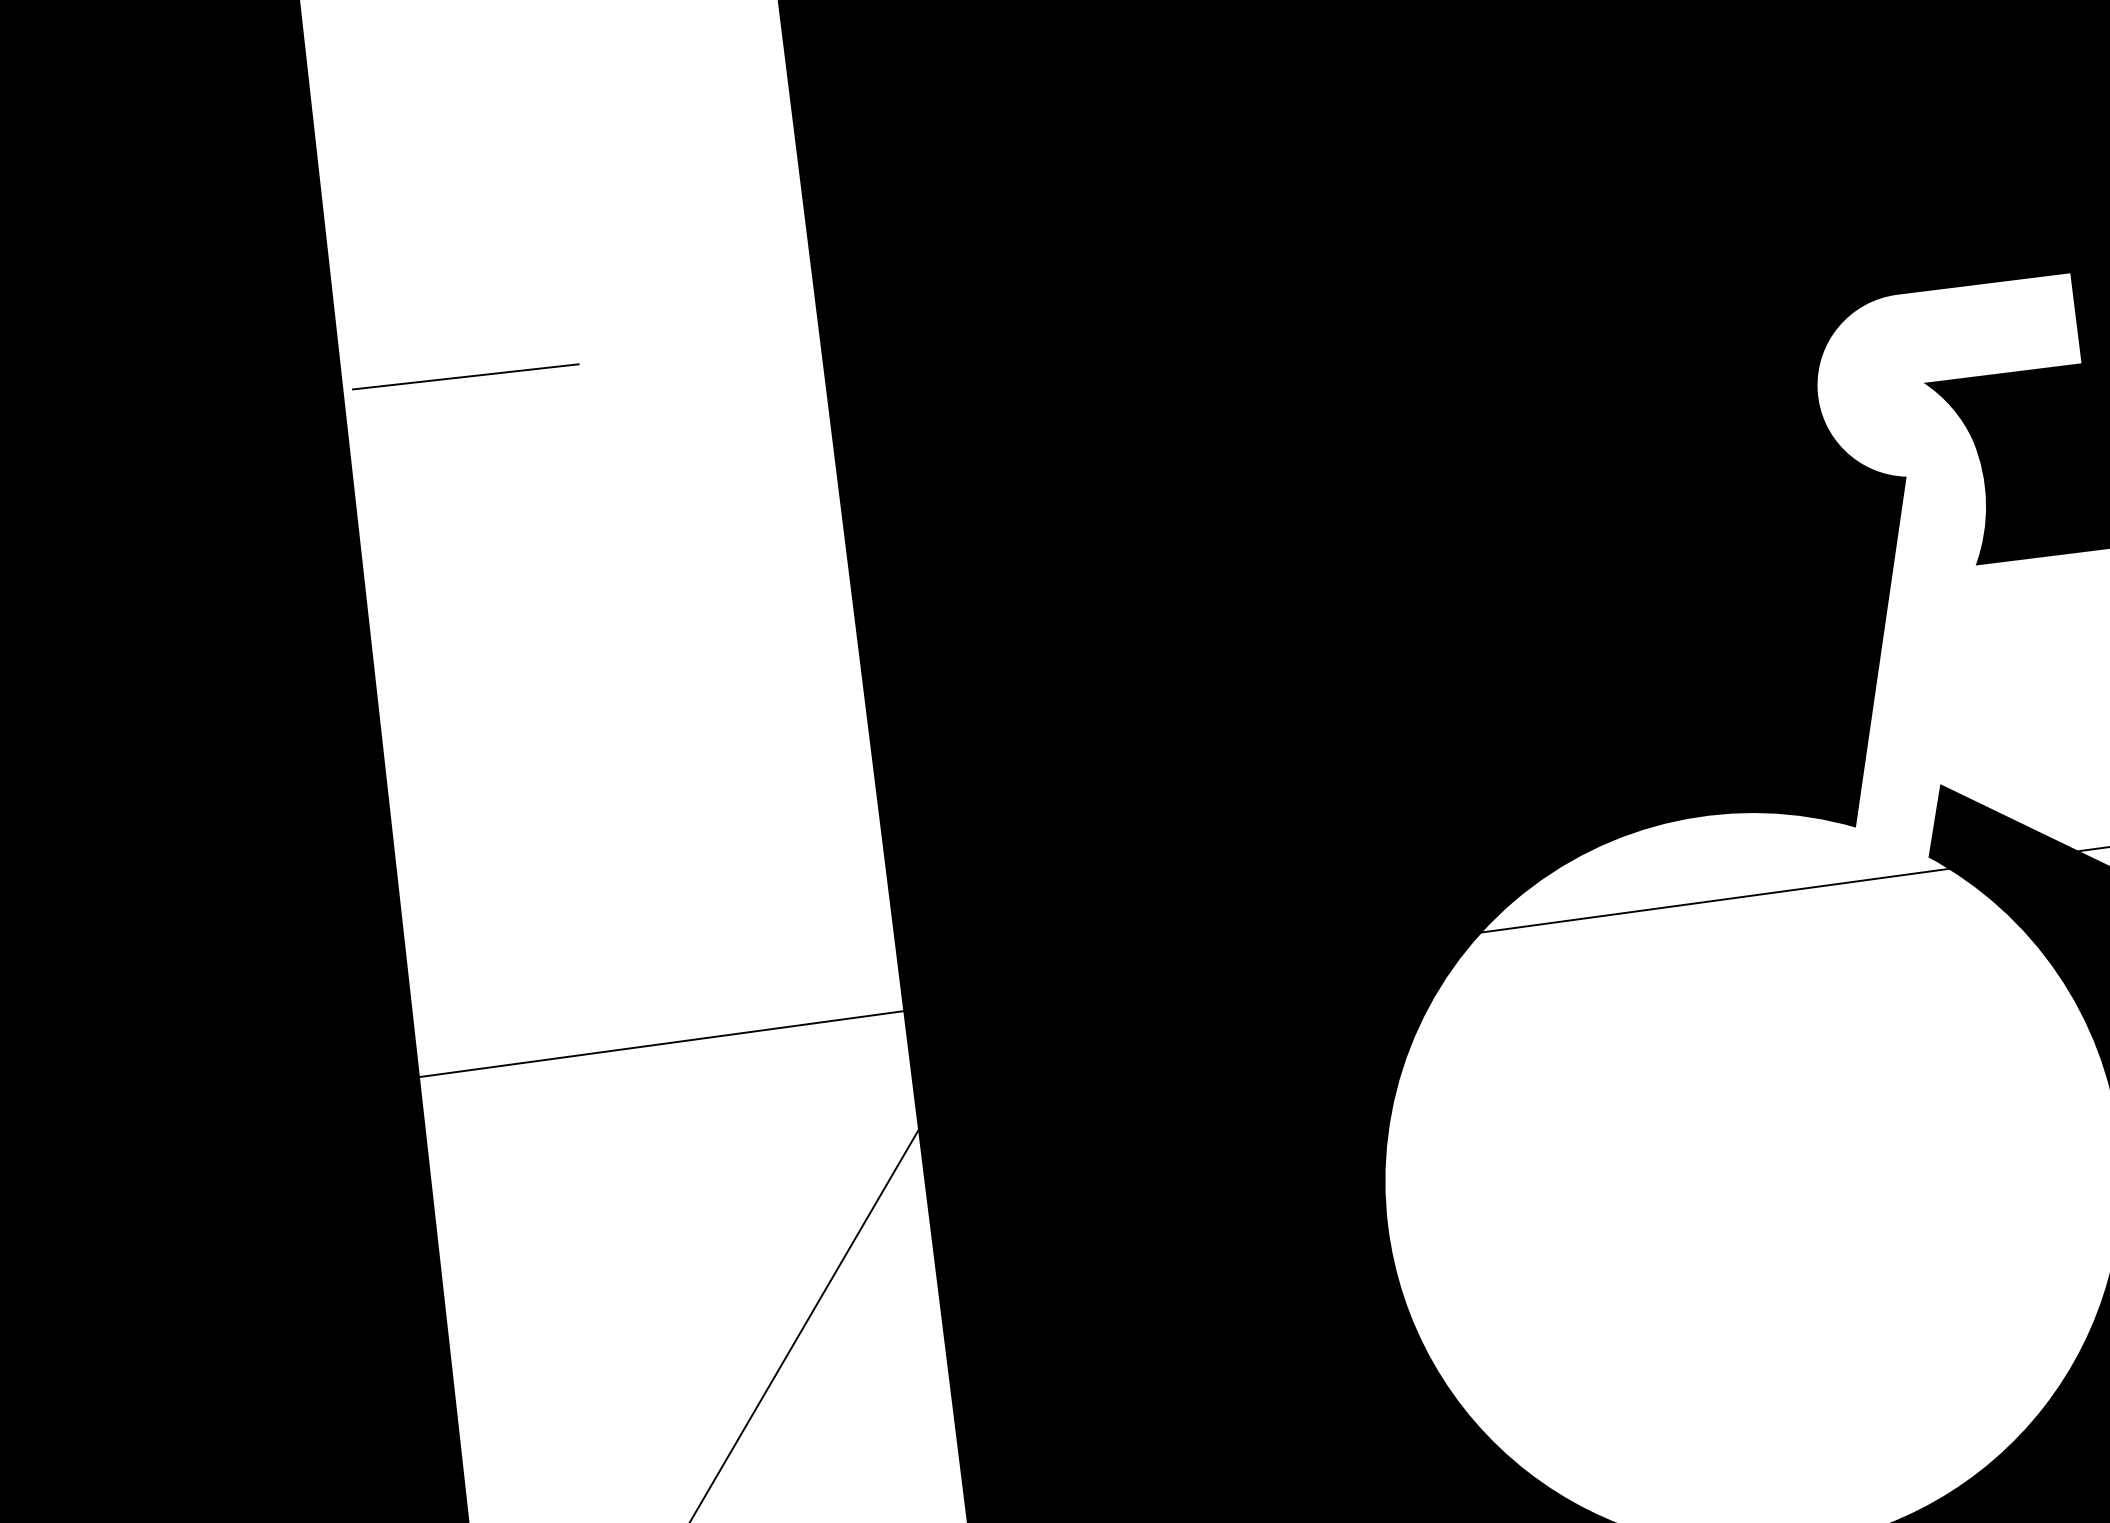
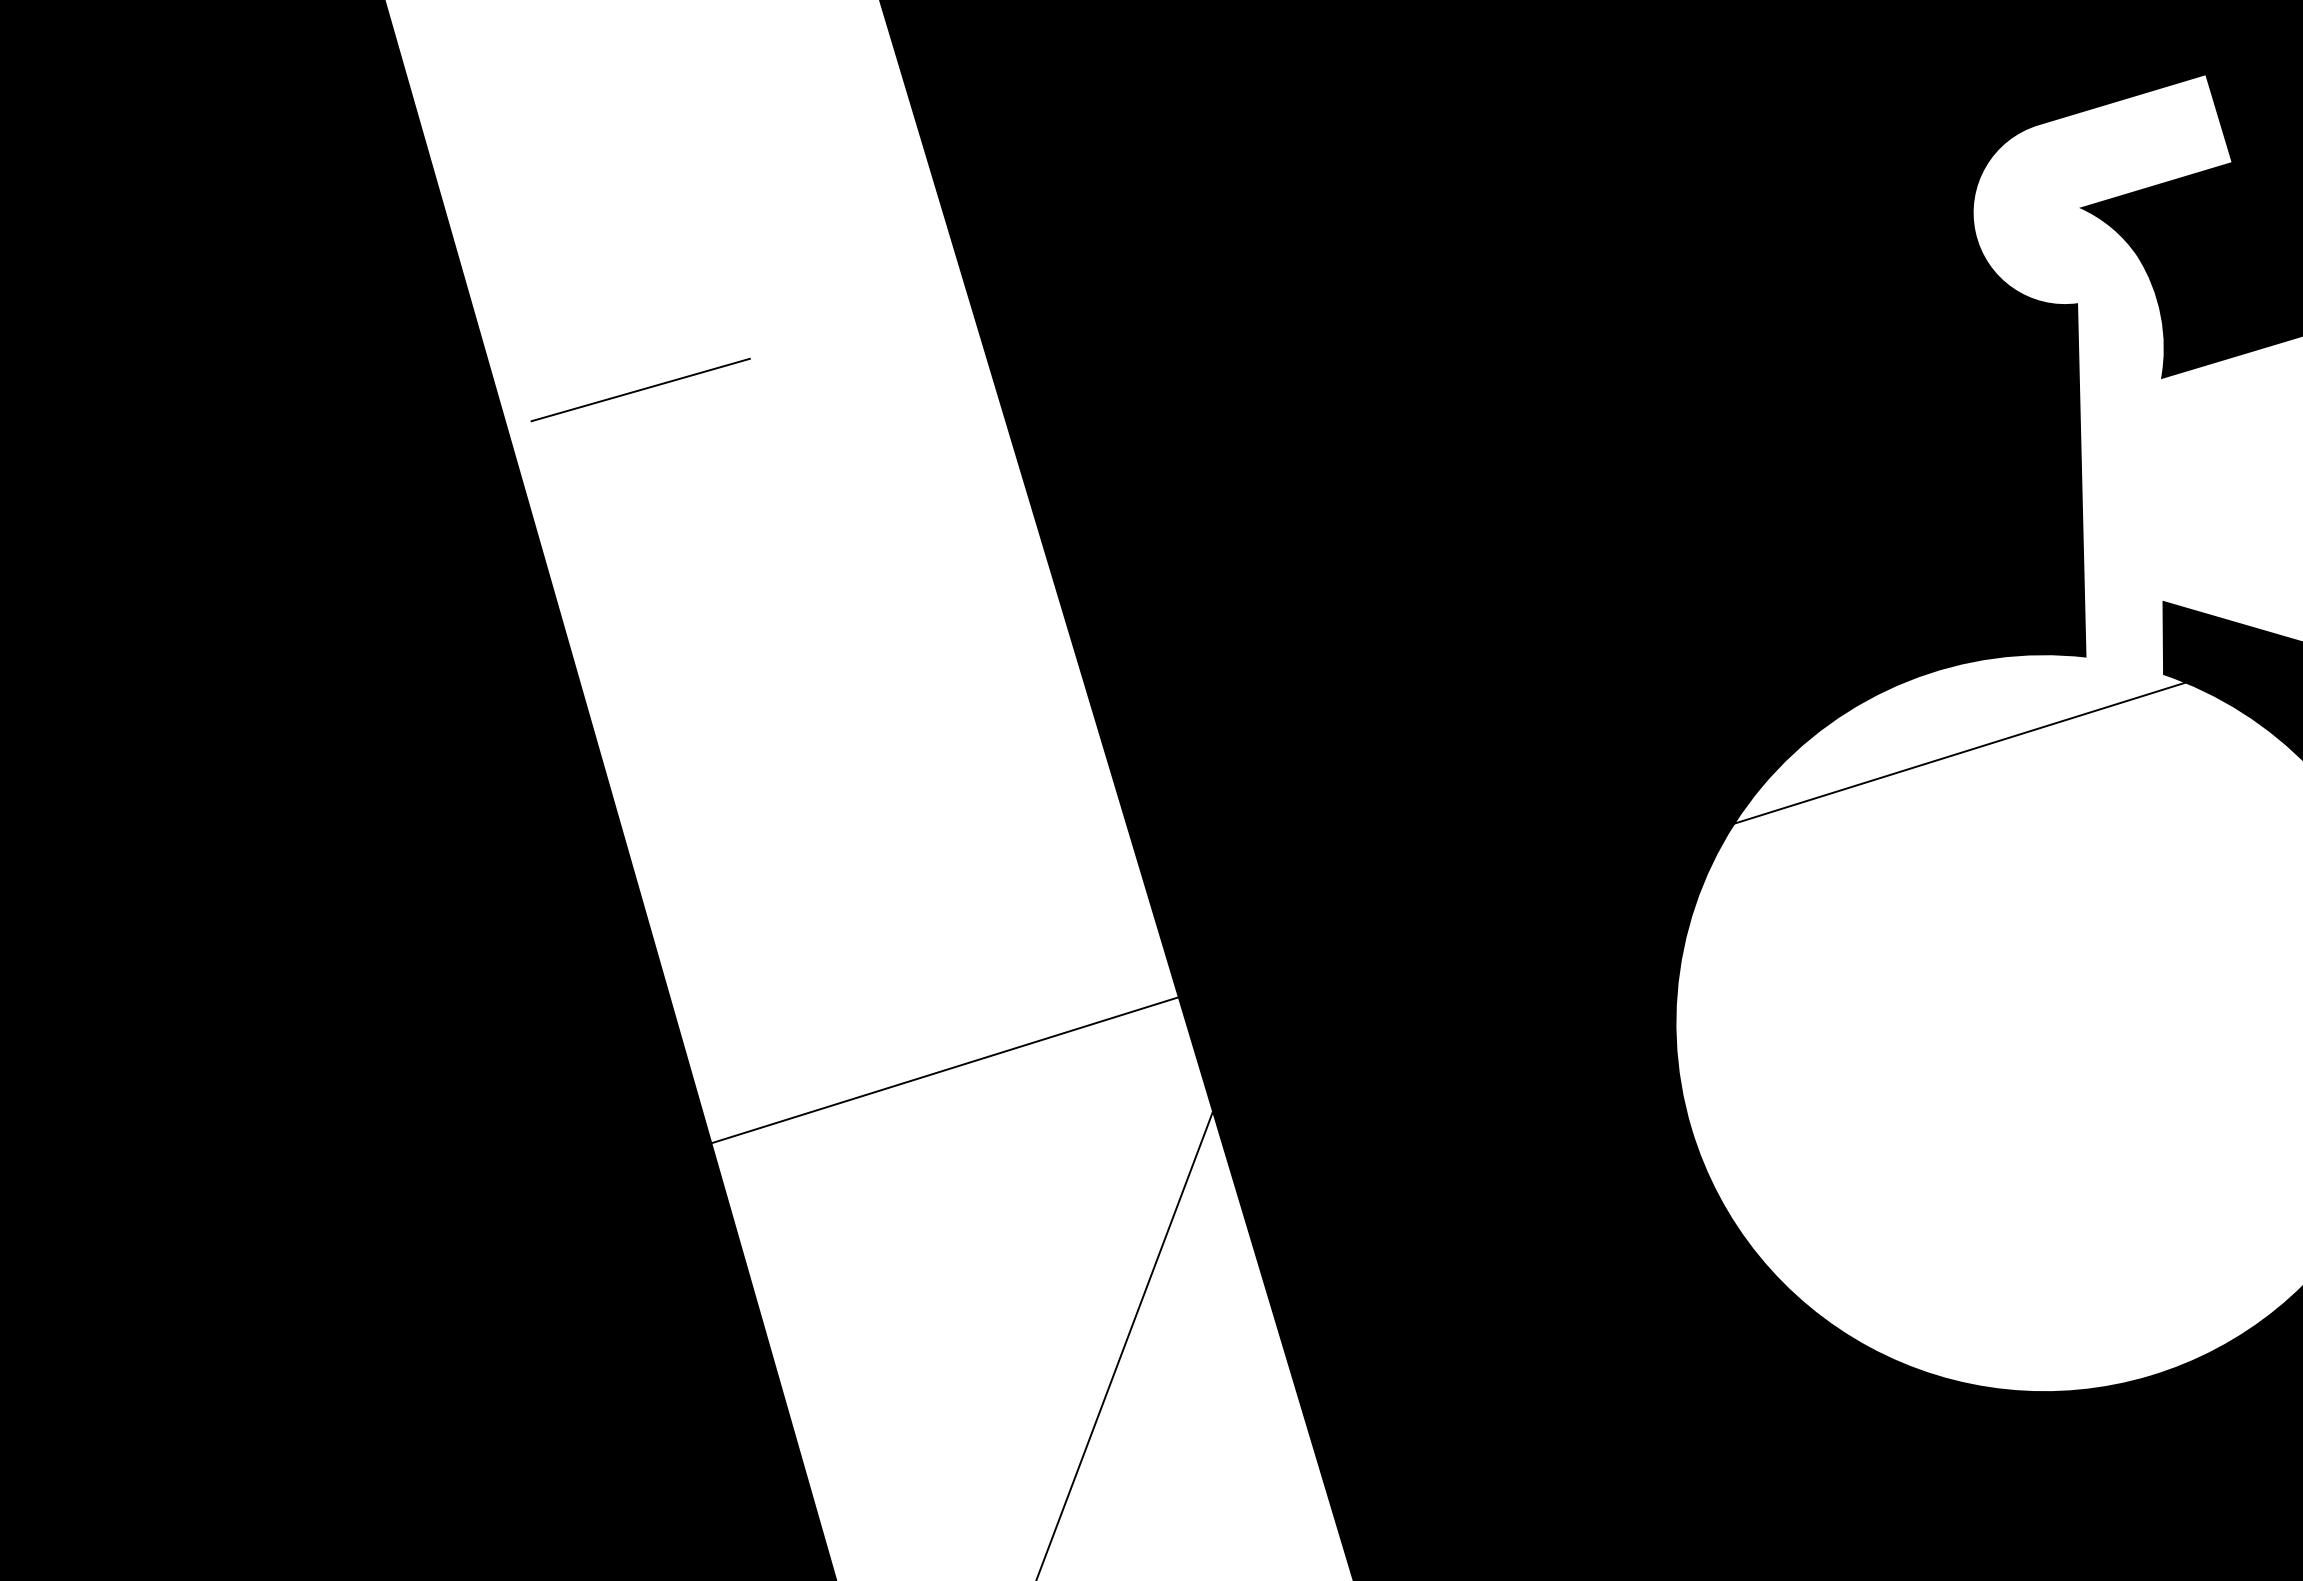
line: (465, 376) -> (640, 389), moved

